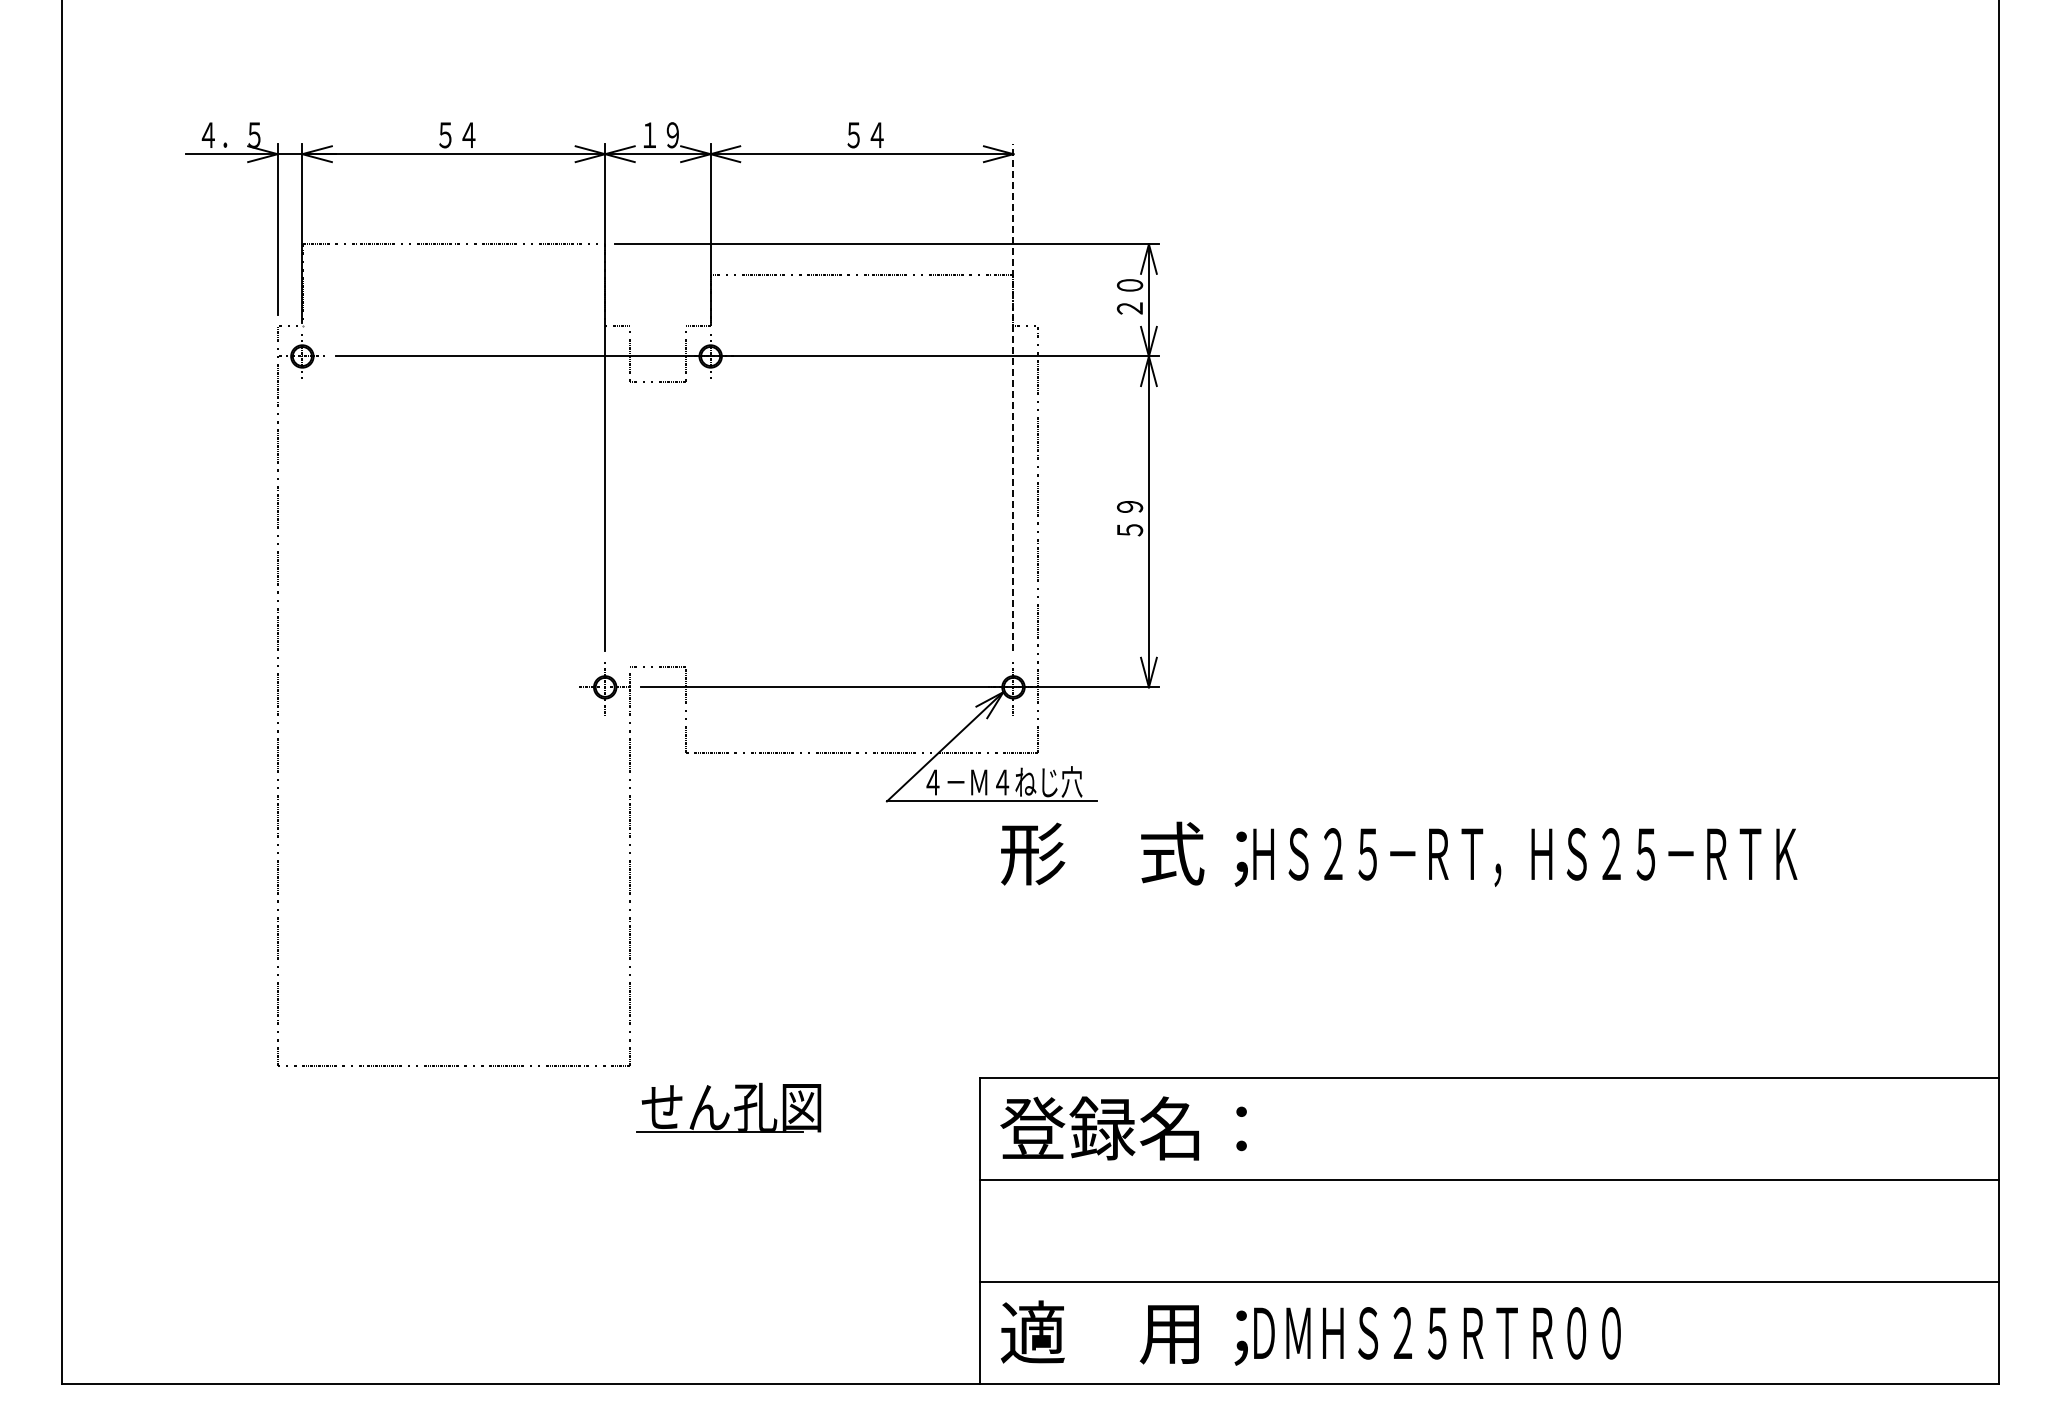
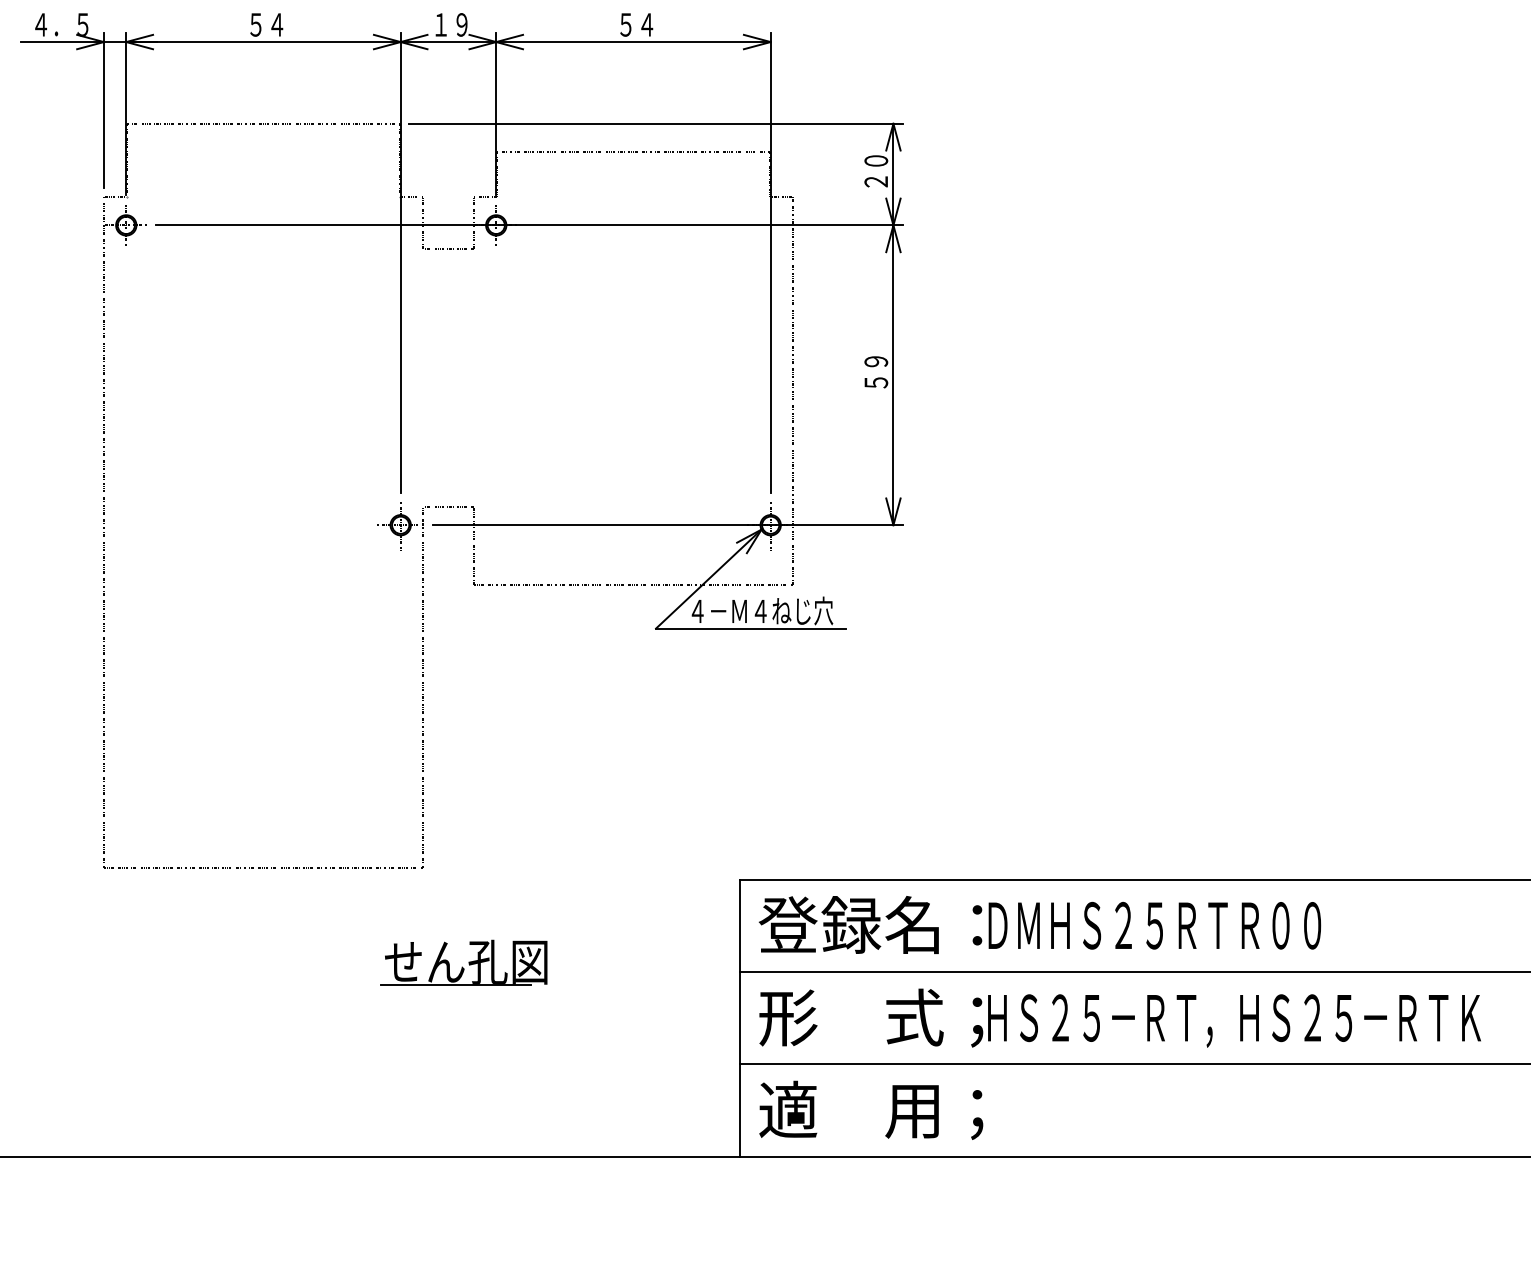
line: (1013, 397) -> (770, 262), dashed -> solid
text: (1399, 853) -> (1120, 1017), moved
part: (728, 1107) -> (463, 962), moved
text: (1437, 1333) -> (1154, 925), moved

